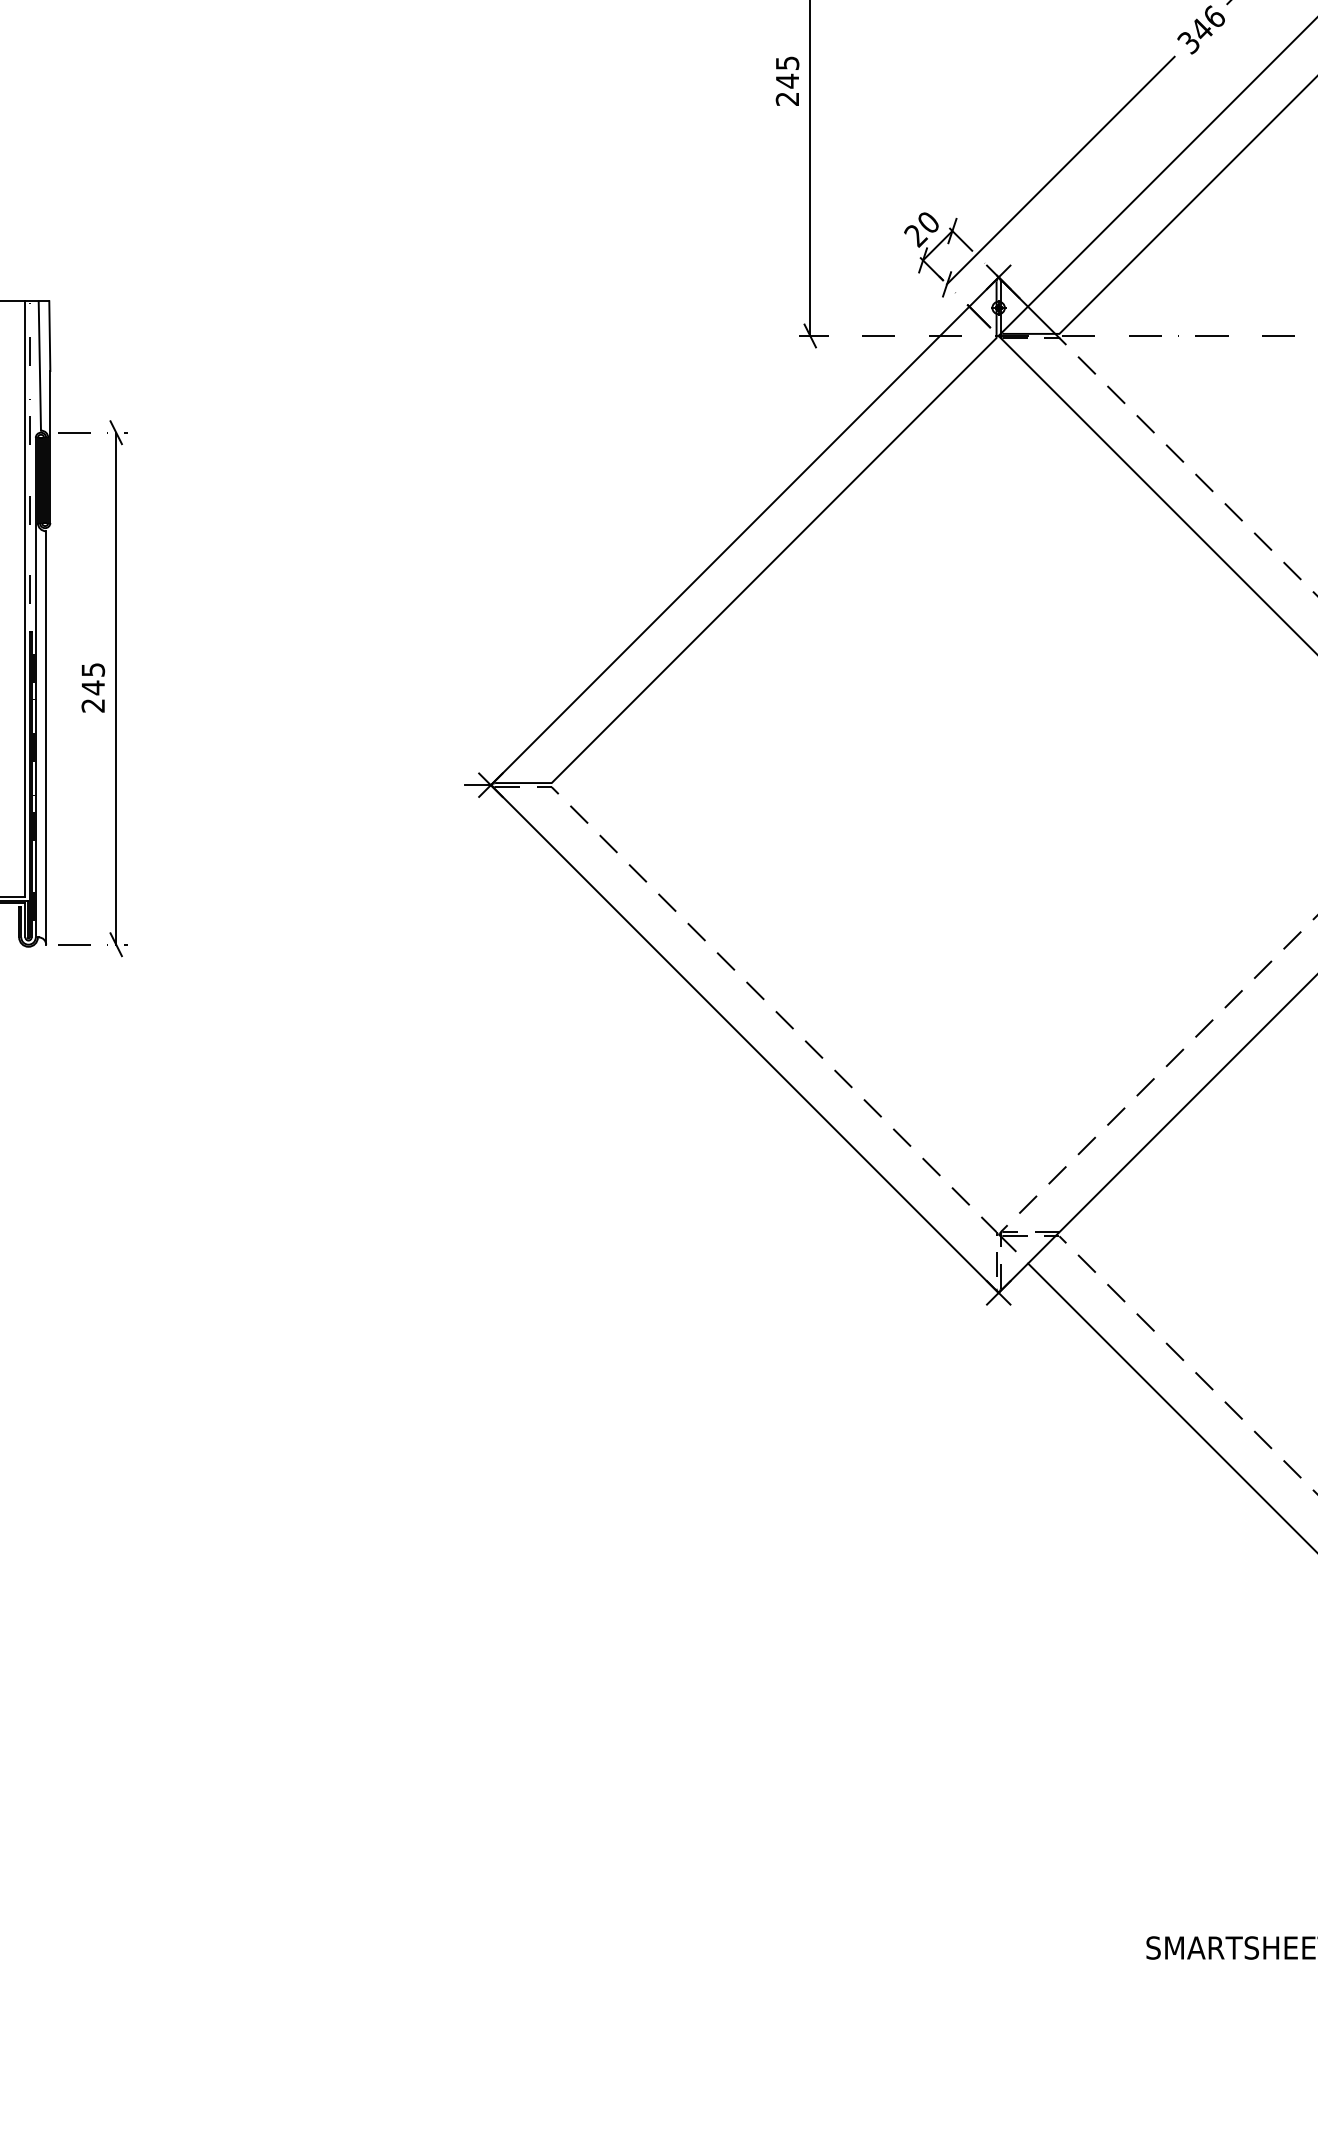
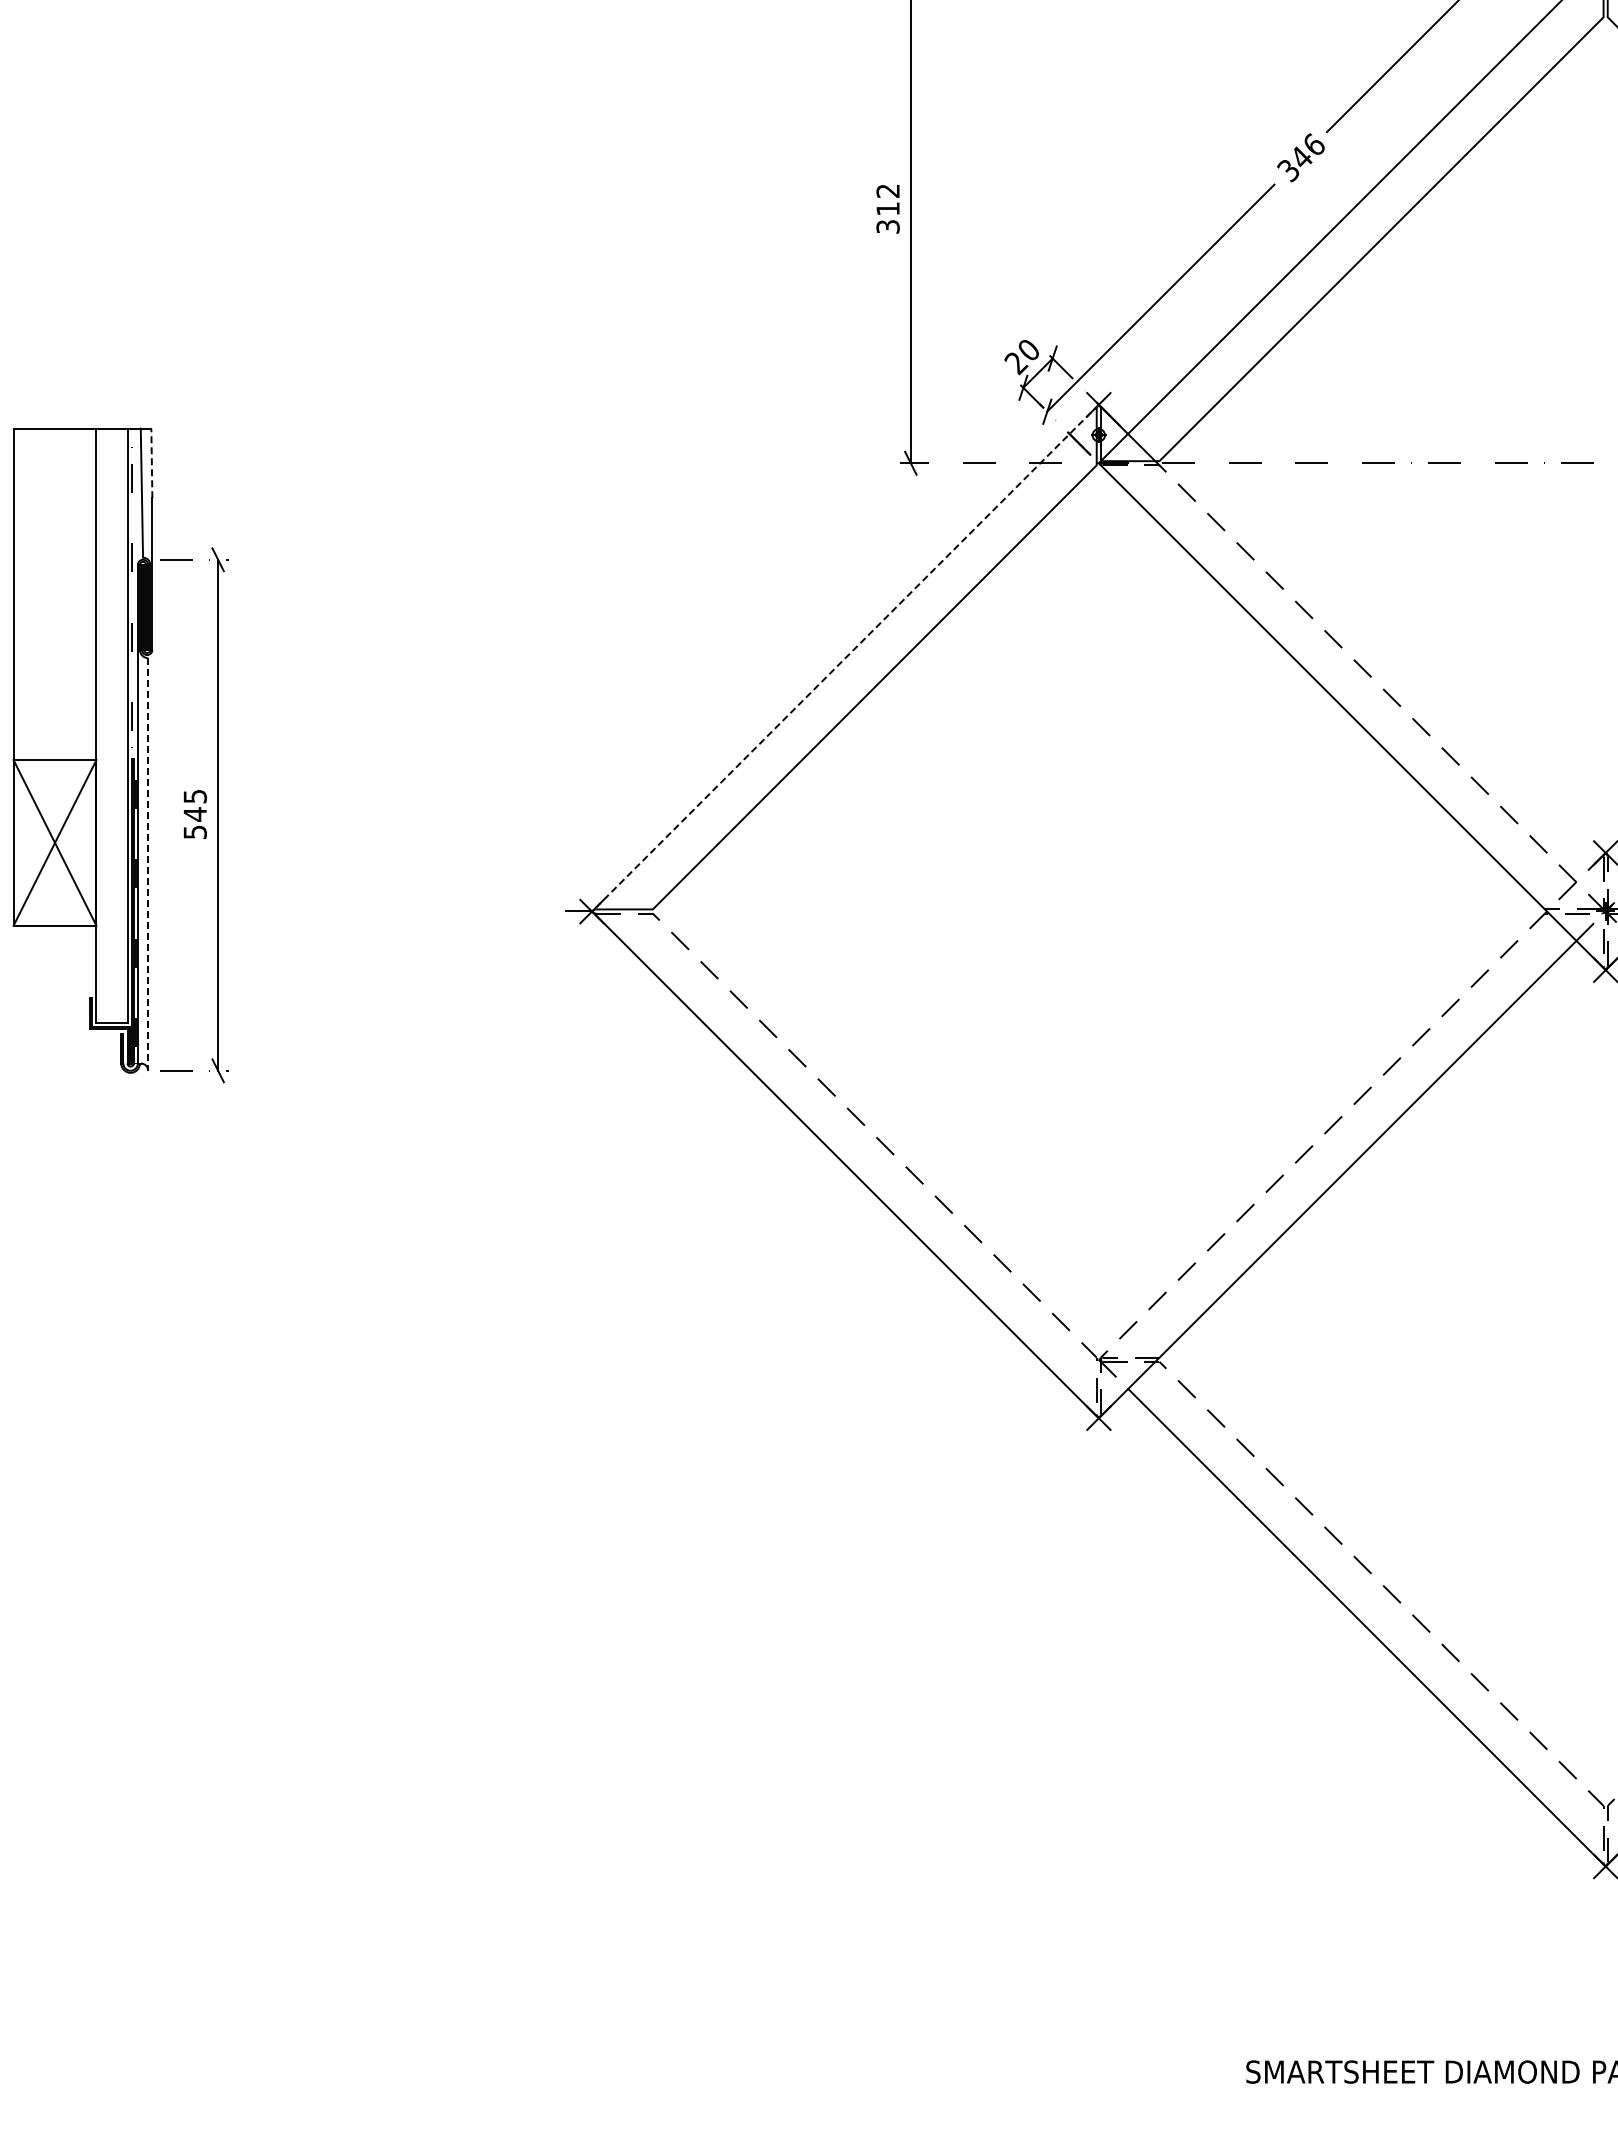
text: (786, 80) -> (887, 208), 245 -> 312
line: (49, 336) -> (151, 463), solid -> dashed
line: (744, 531) -> (845, 658), solid -> dashed
text: (92, 705) -> (194, 832), 245 -> 545
line: (46, 738) -> (148, 864), solid -> dashed

